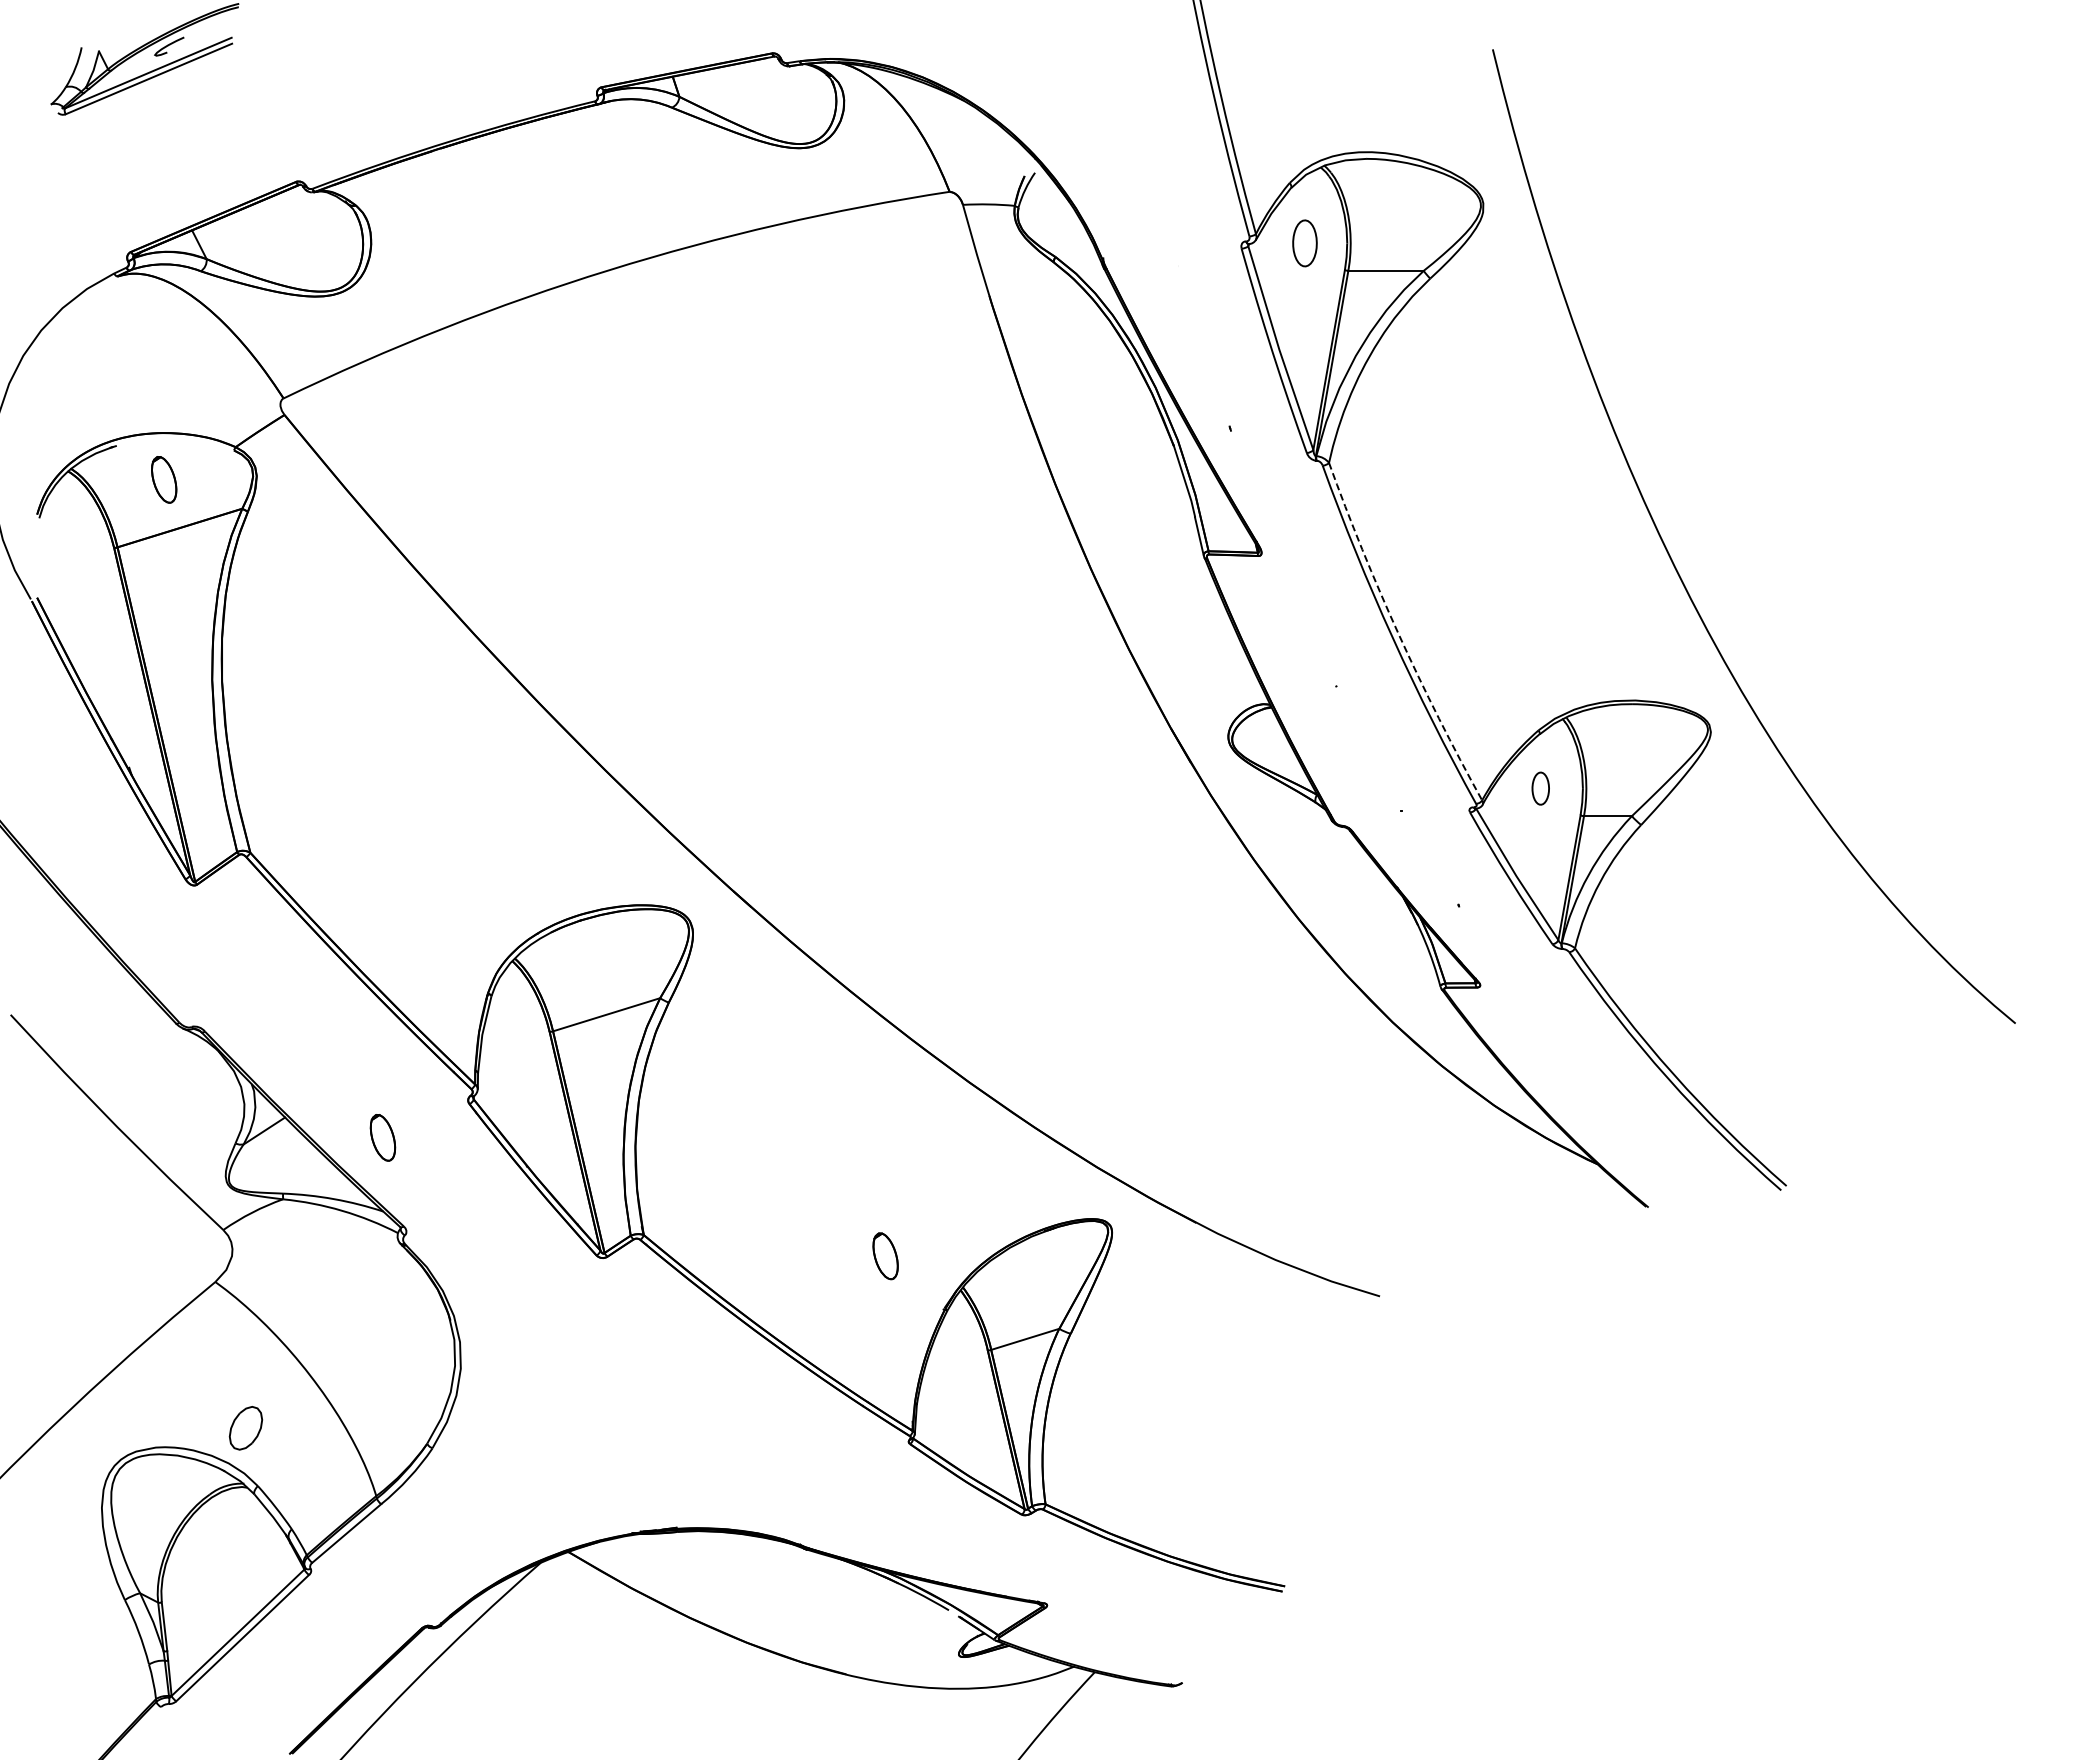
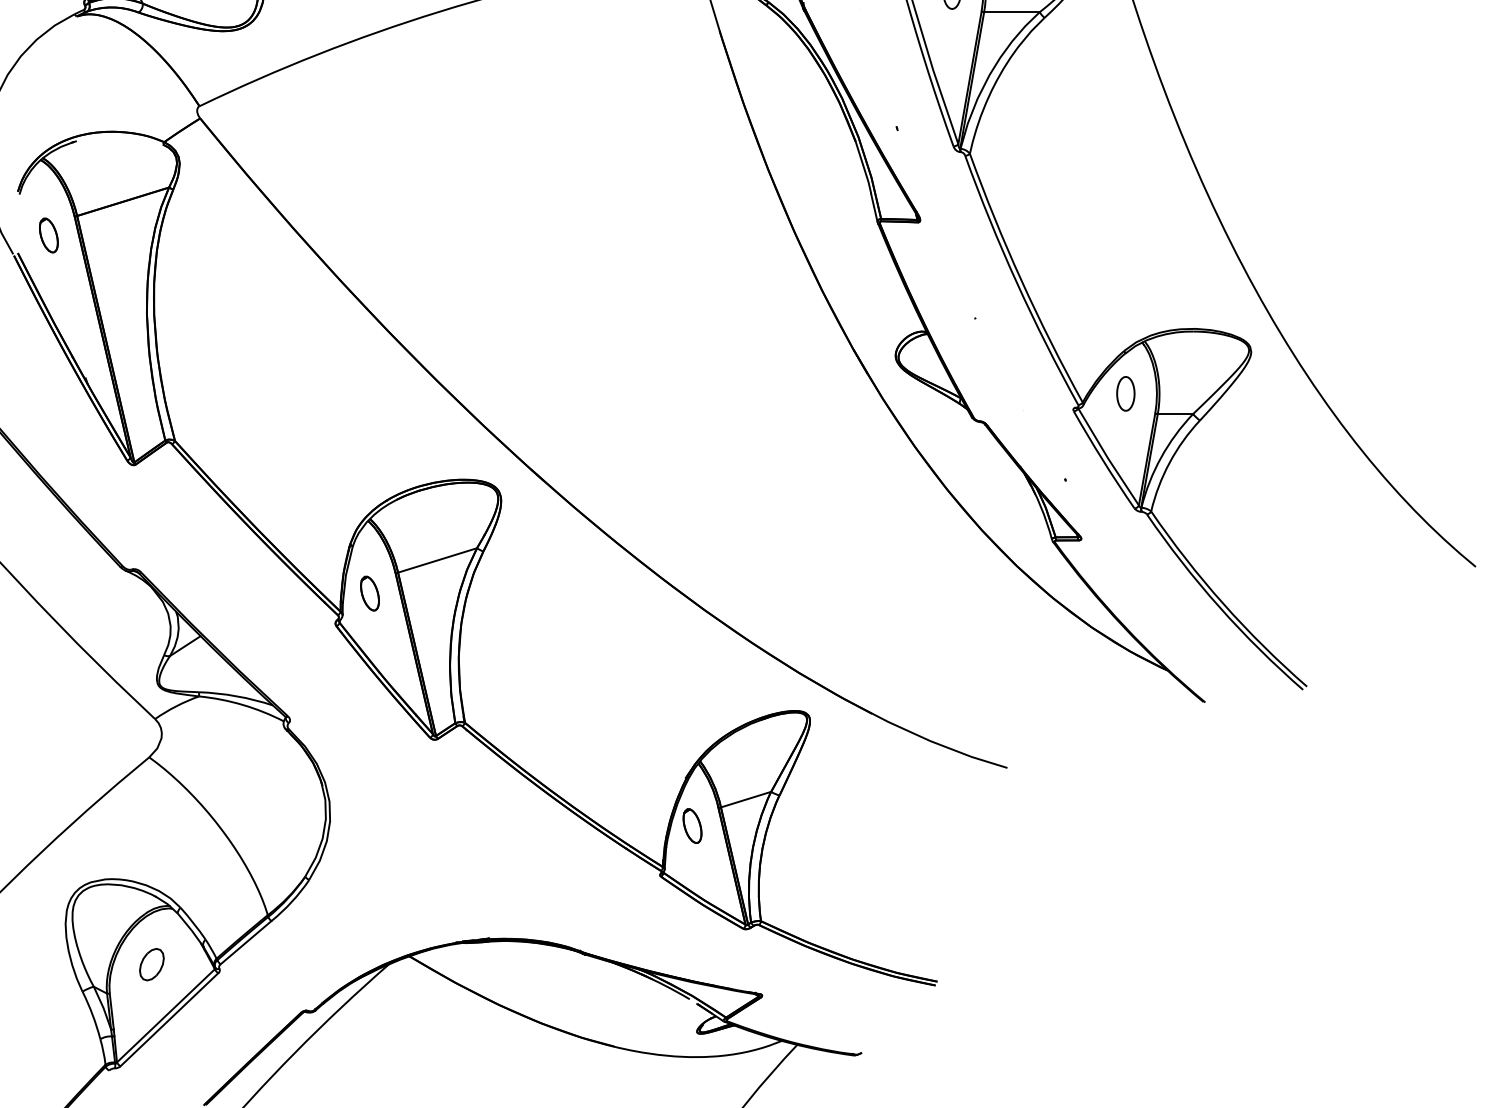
part: (164, 479) -> (49, 235), moved
arc: (1399, 634) -> (1021, 280), dashed -> solid
part: (1540, 788) -> (1125, 393), size x1.43
part: (382, 1137) -> (369, 593), moved
part: (885, 1256) -> (692, 826), moved
part: (245, 1428) -> (151, 964), moved

